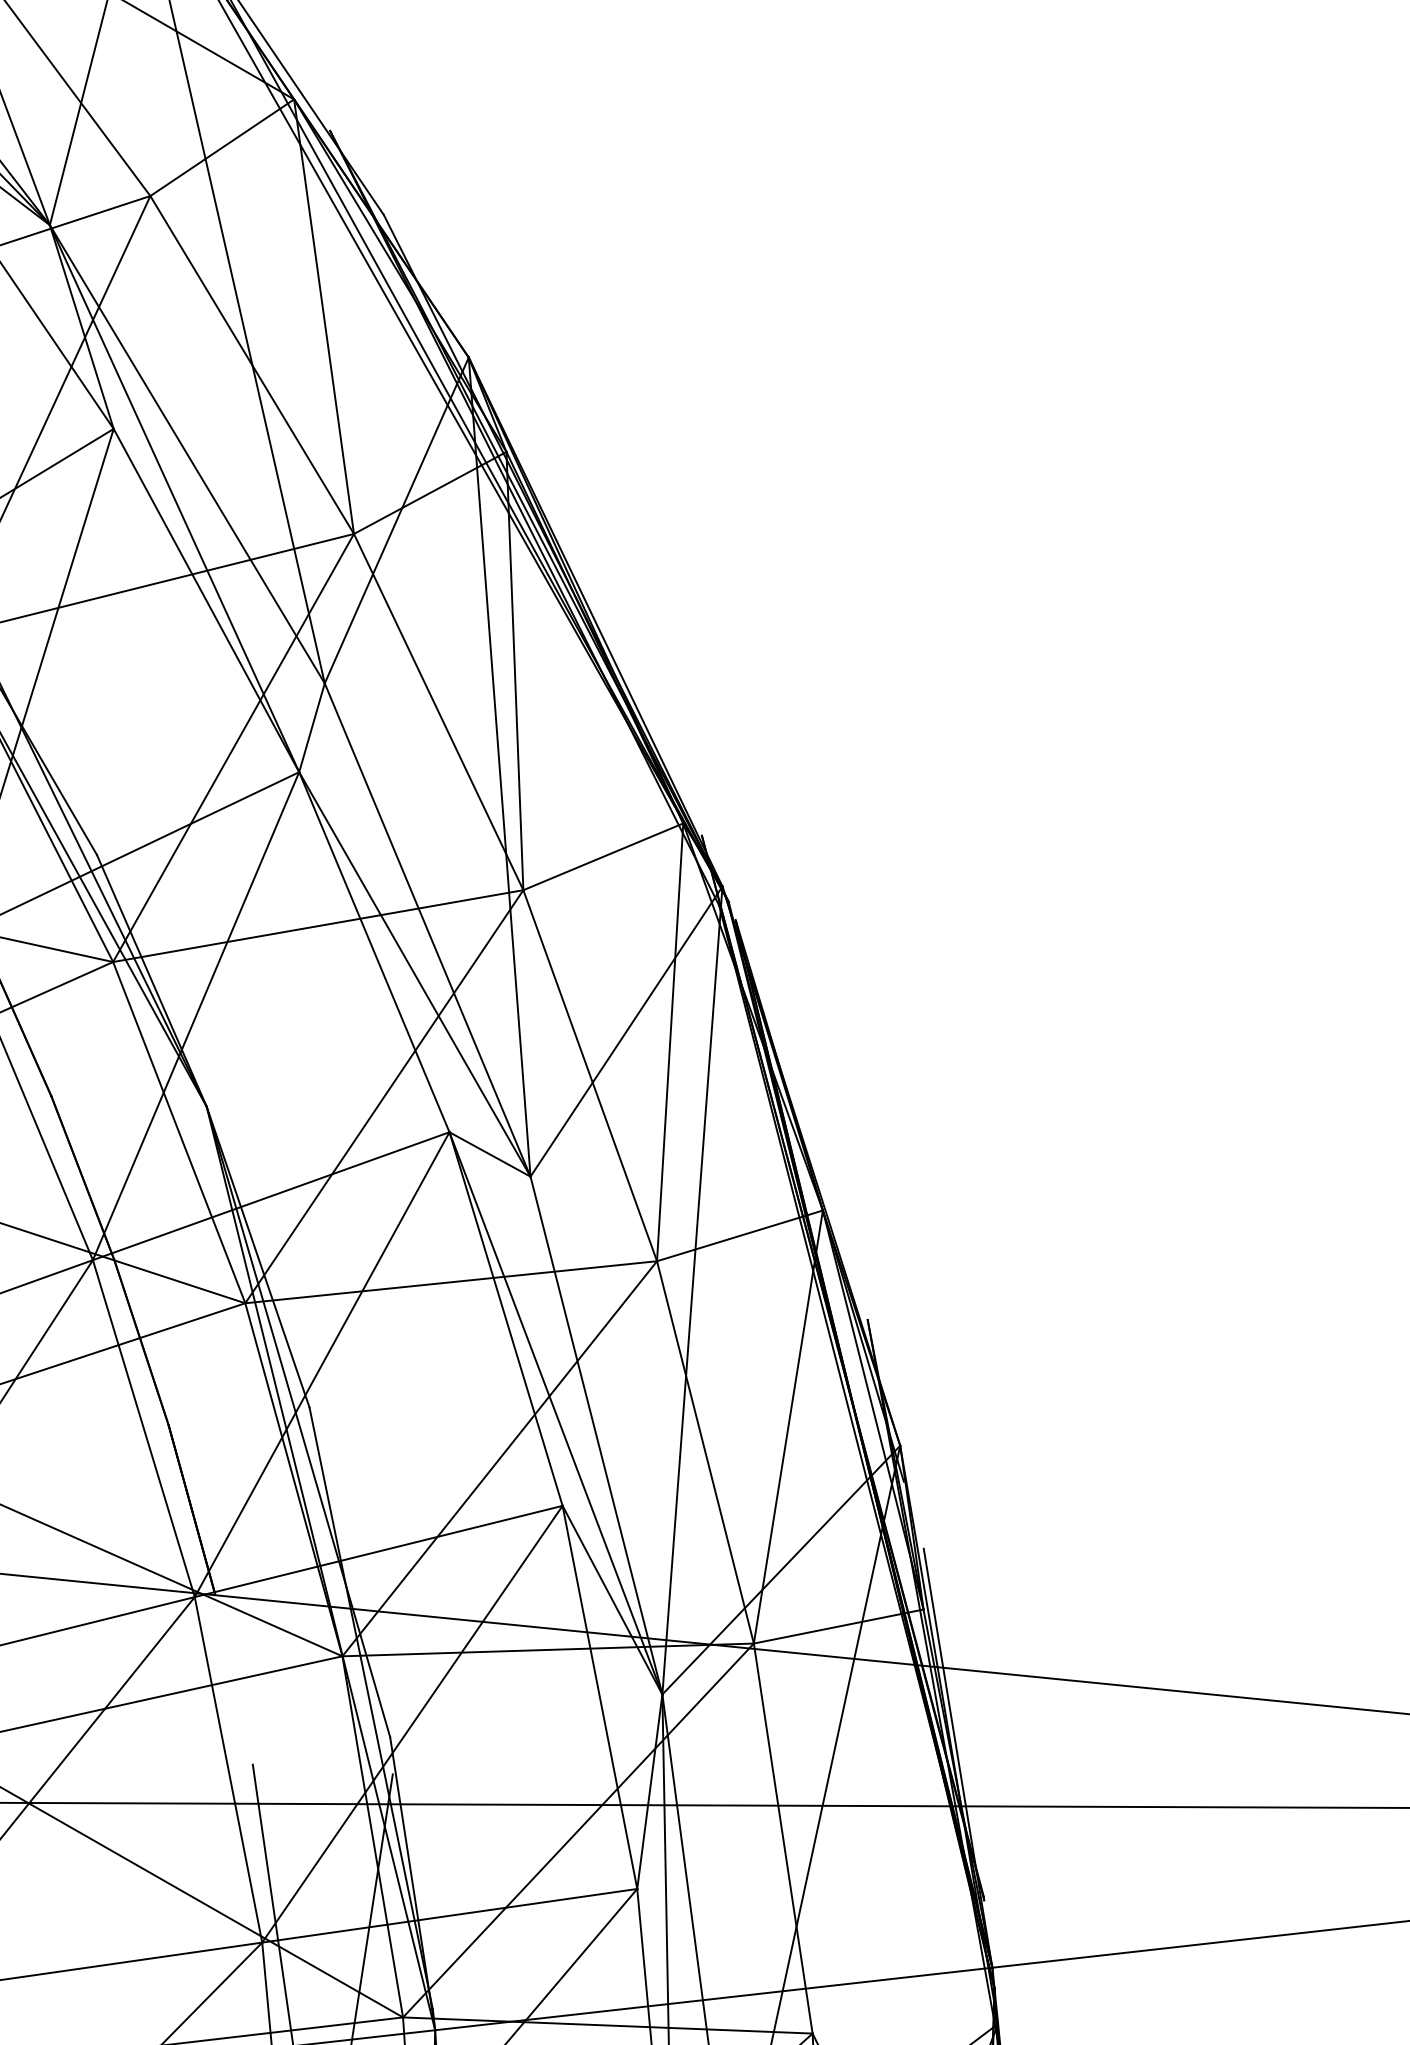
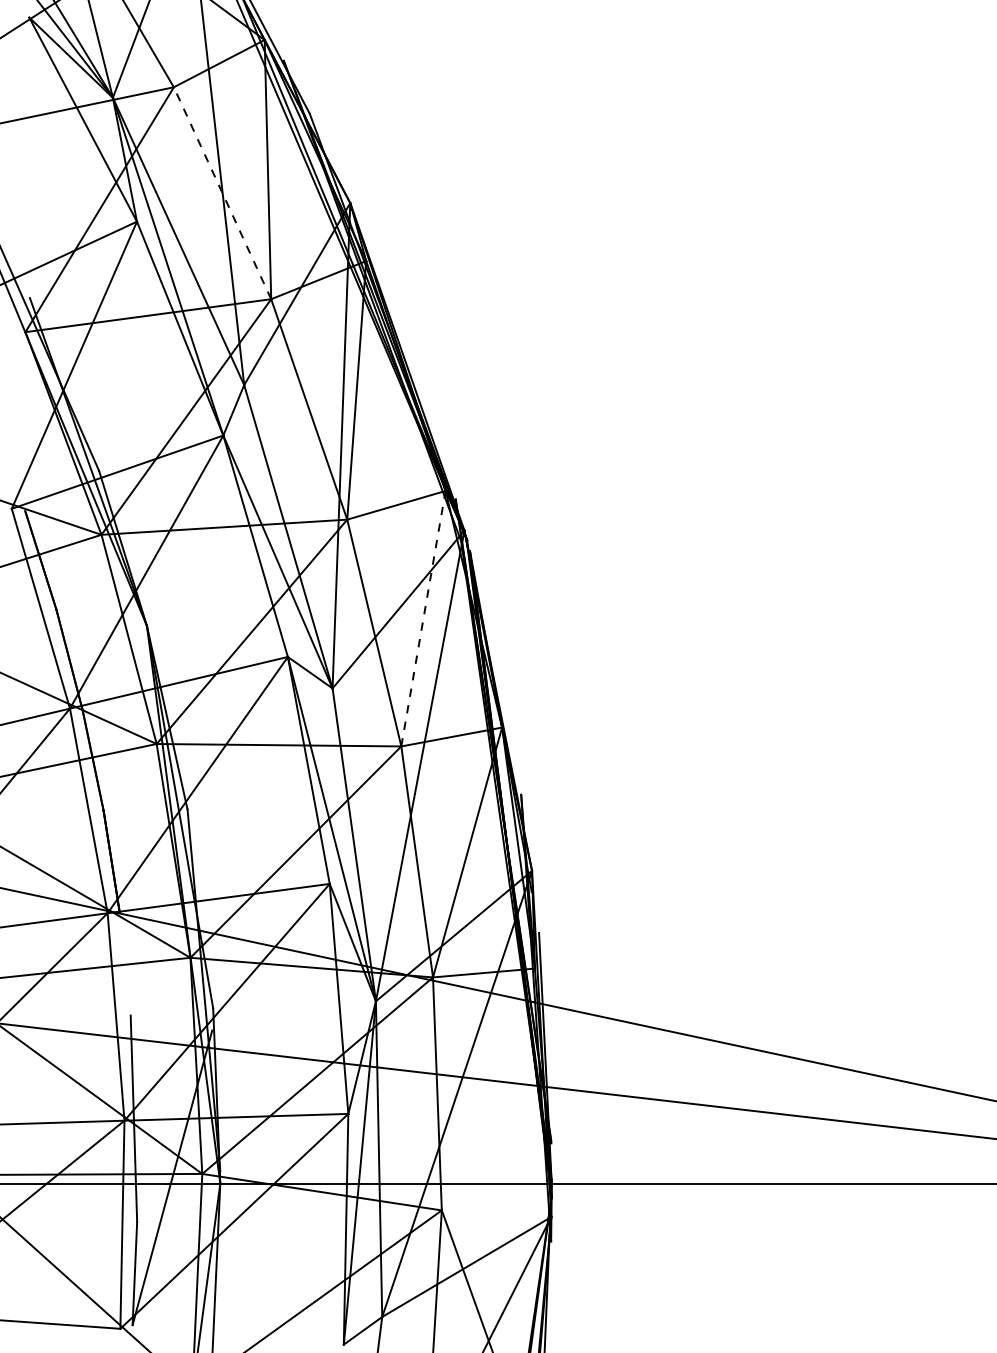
line: (252, 365) -> (222, 193), solid -> dashed
line: (670, 1041) -> (423, 618), solid -> dashed

